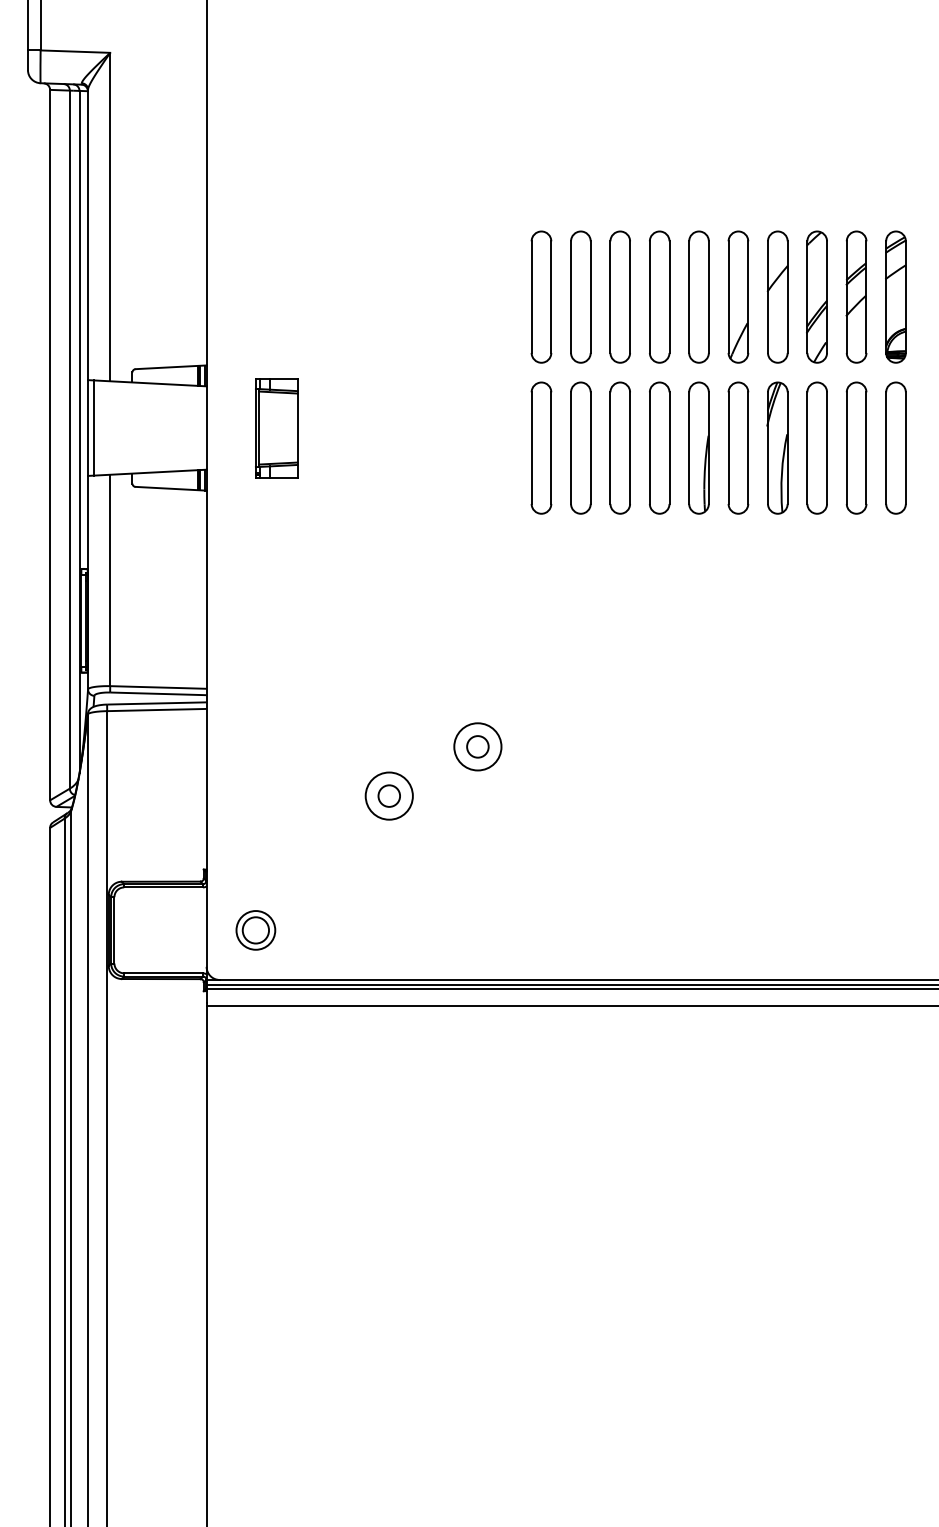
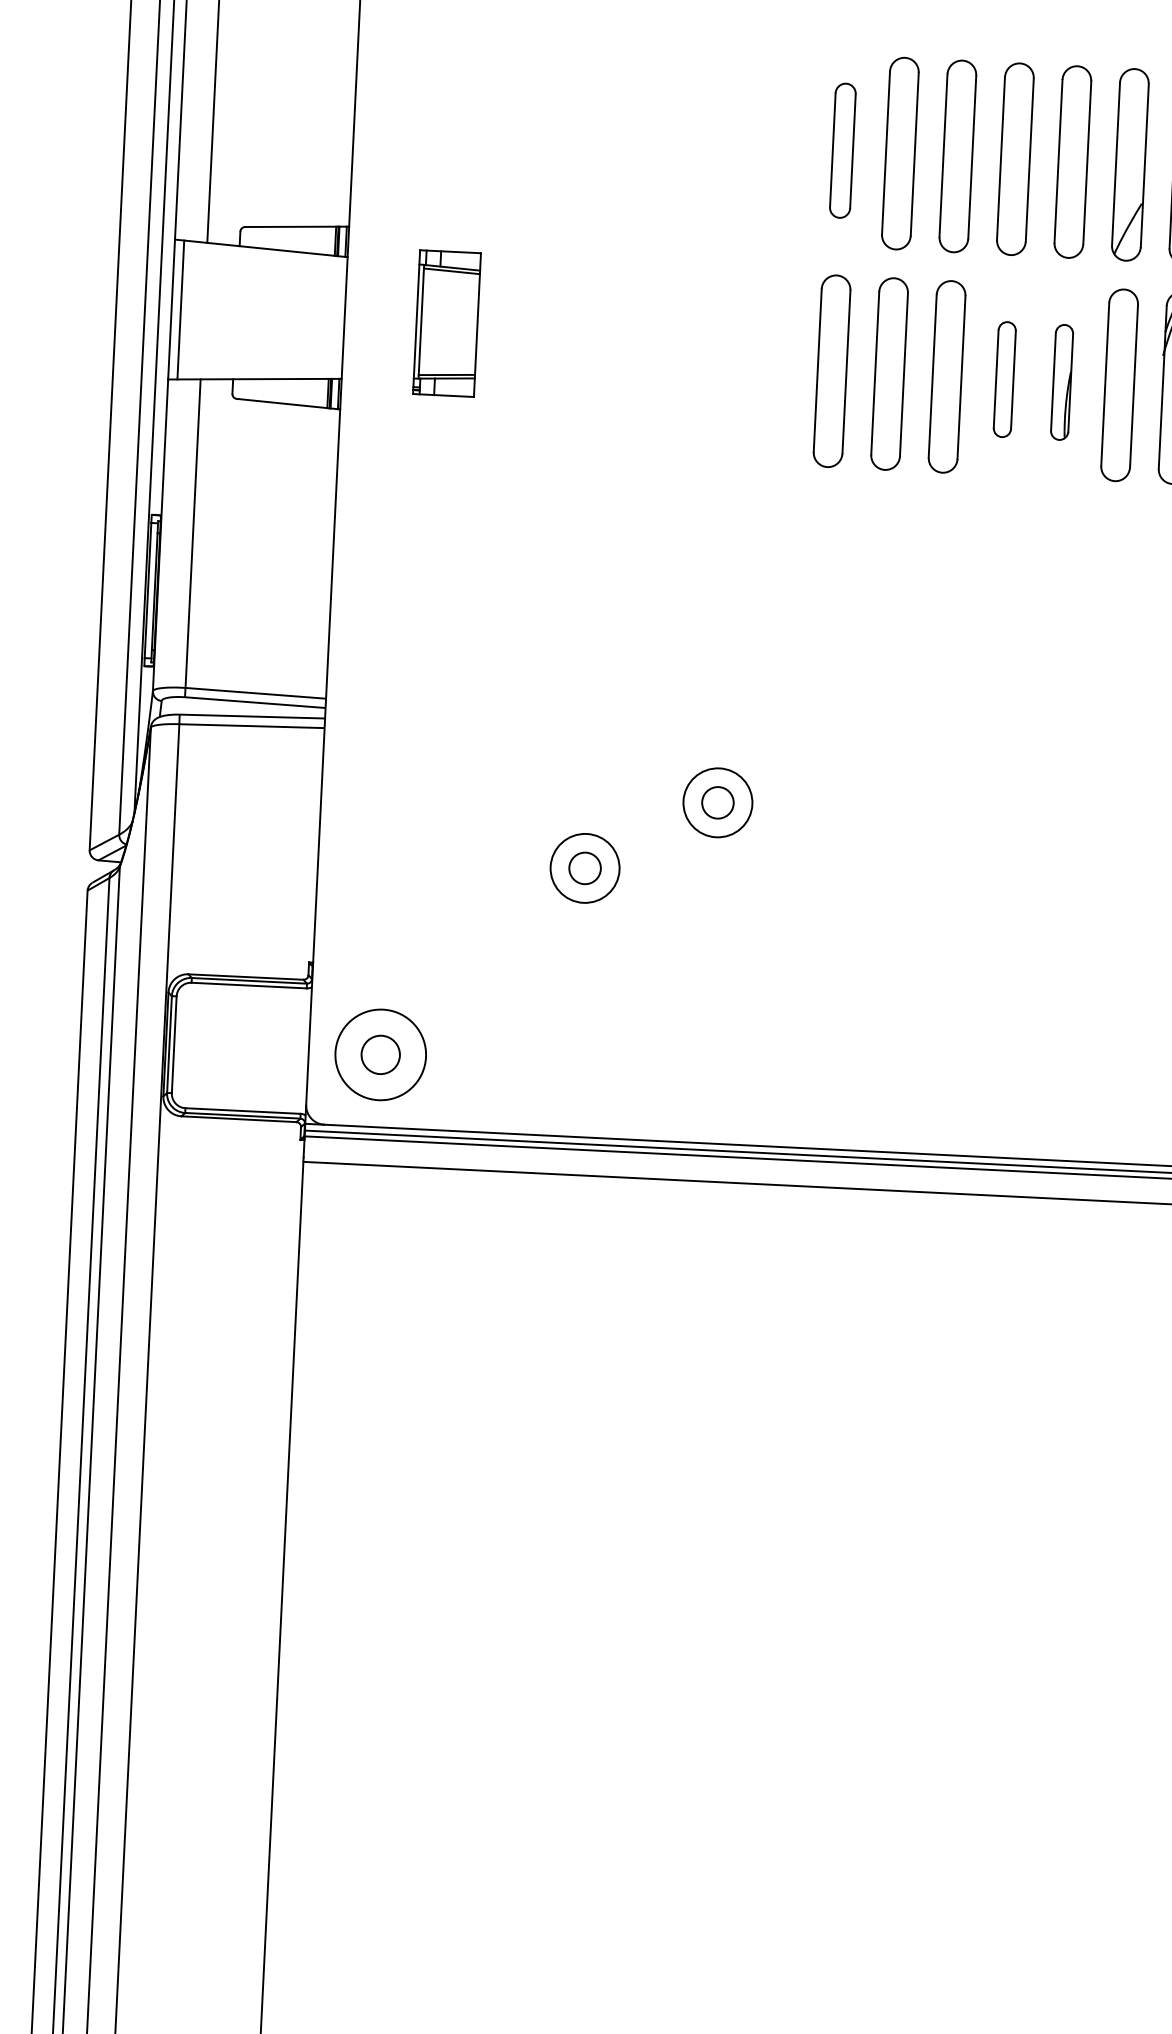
part: (541, 296) -> (842, 149), size x0.7
part: (659, 447) -> (1004, 378), size x0.6
part: (698, 447) -> (1061, 381), size x0.6
circle: (255, 930) -> (380, 1055), size x1.6

